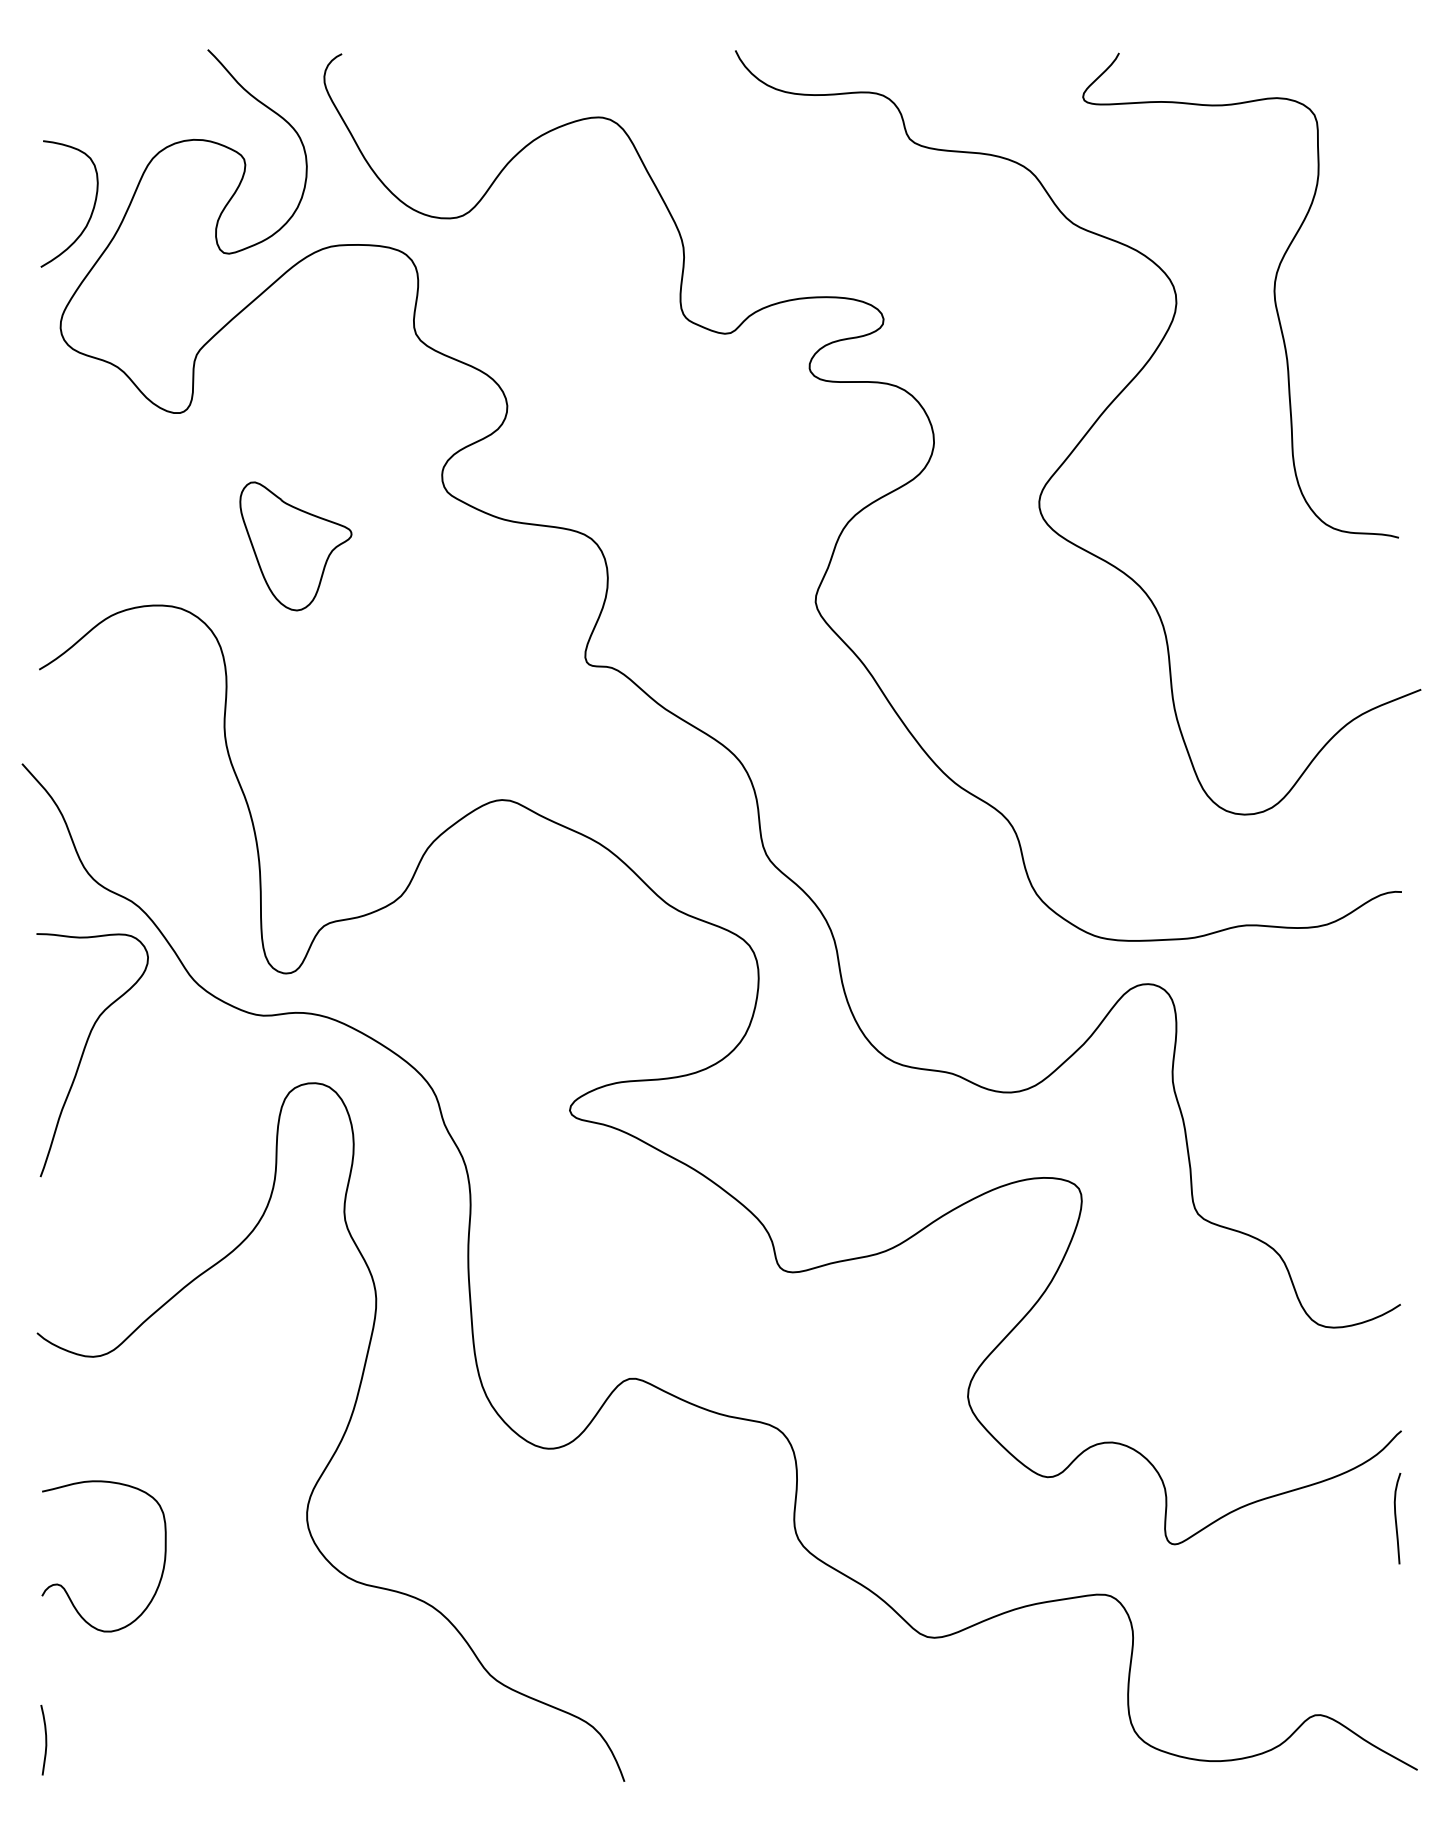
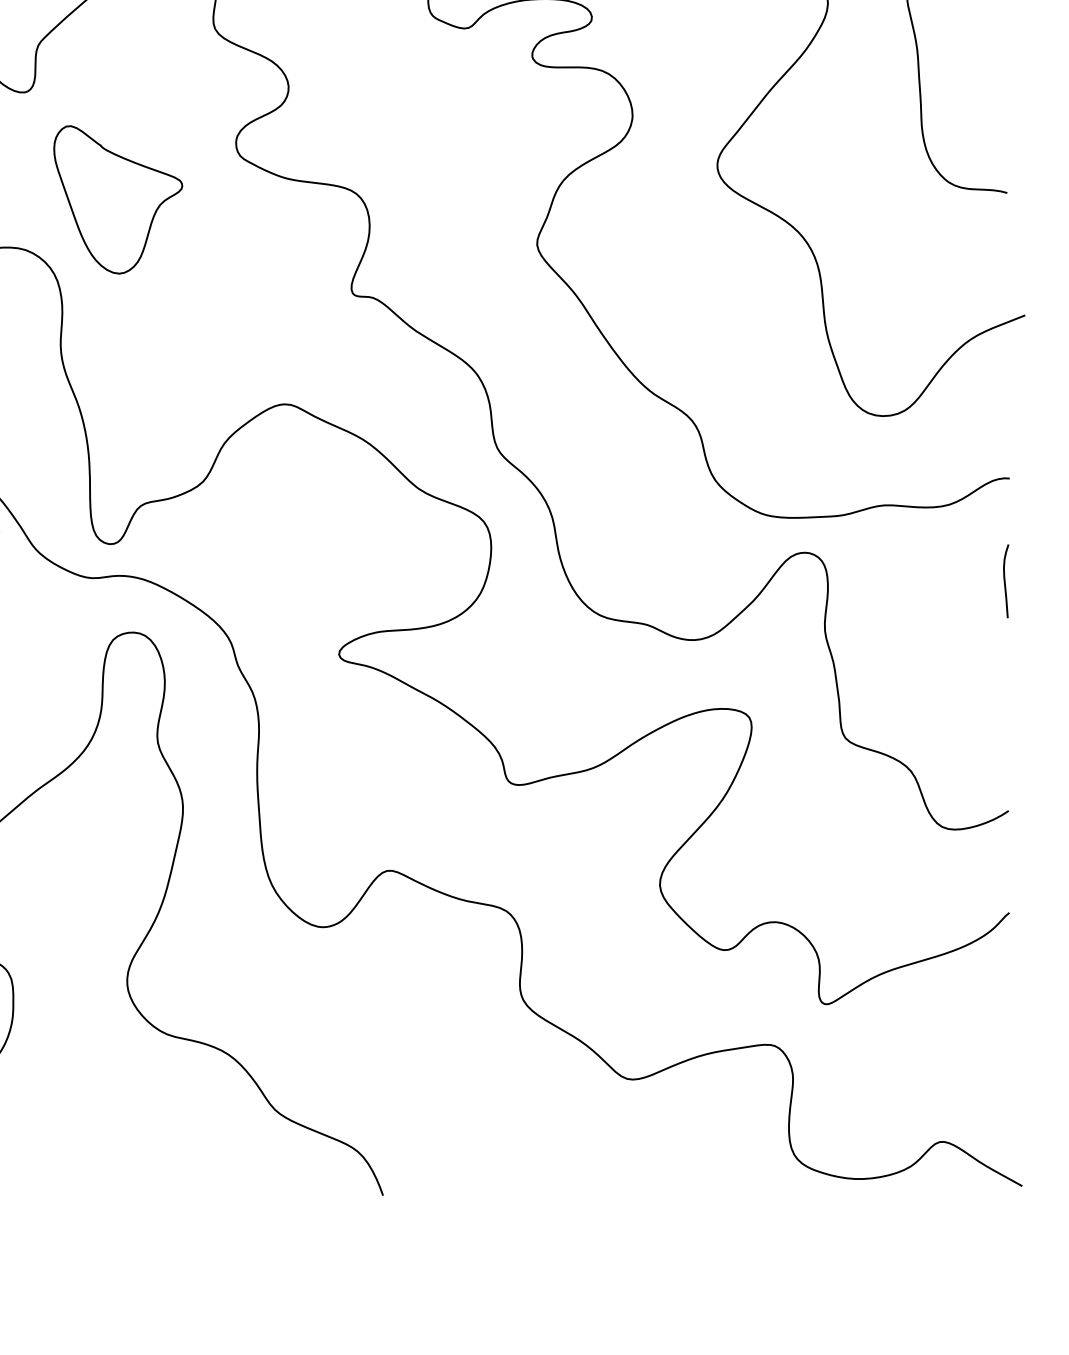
part: (295, 546) -> (117, 200), size x1.43
curve: (1396, 1518) -> (1005, 581), moved

